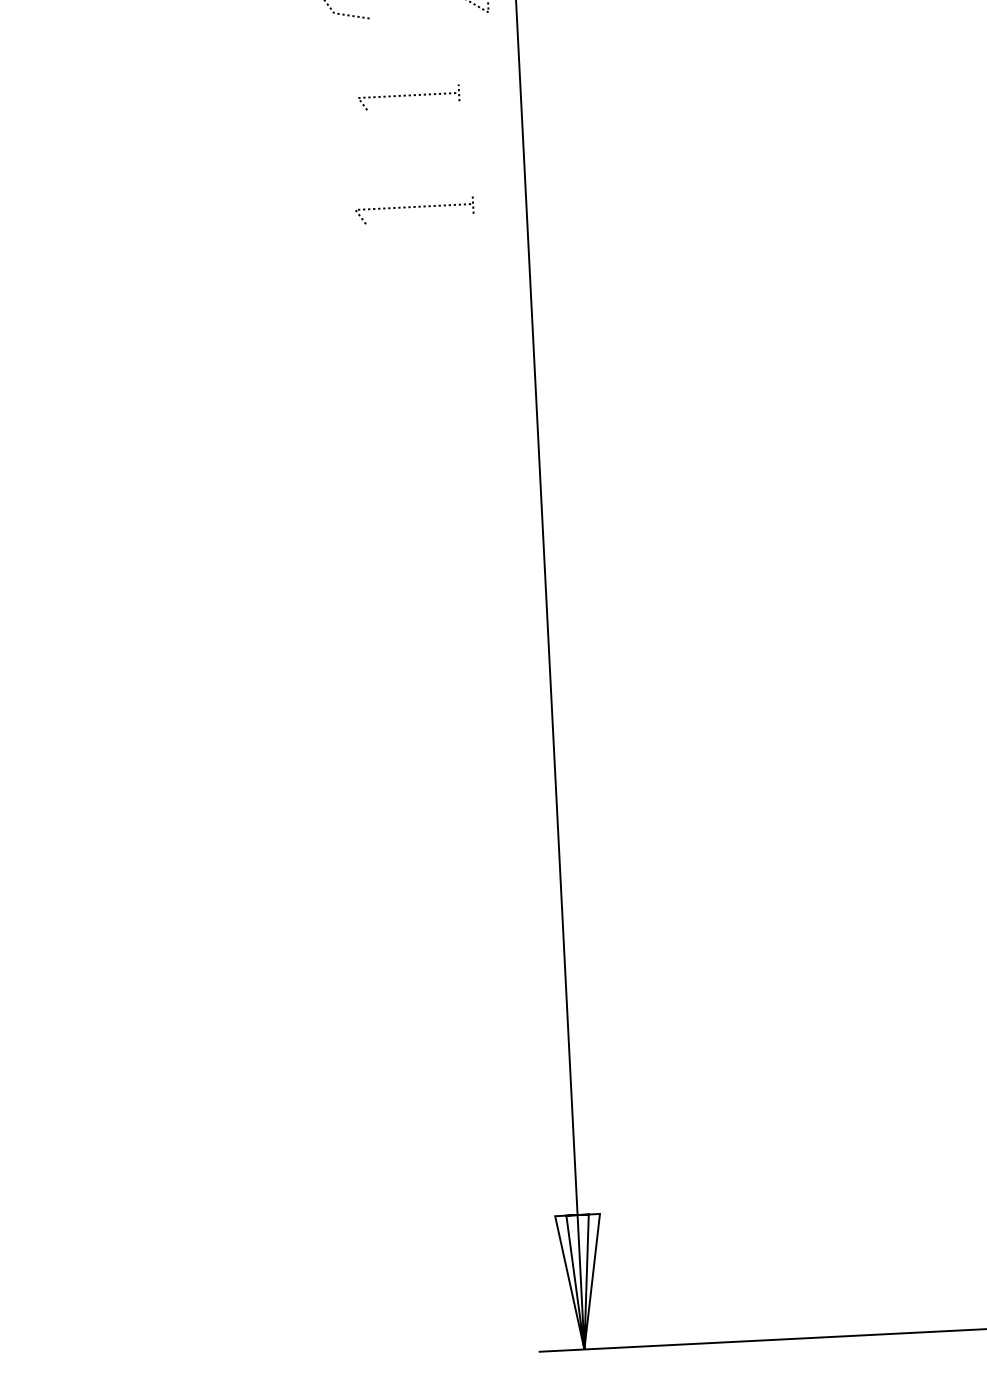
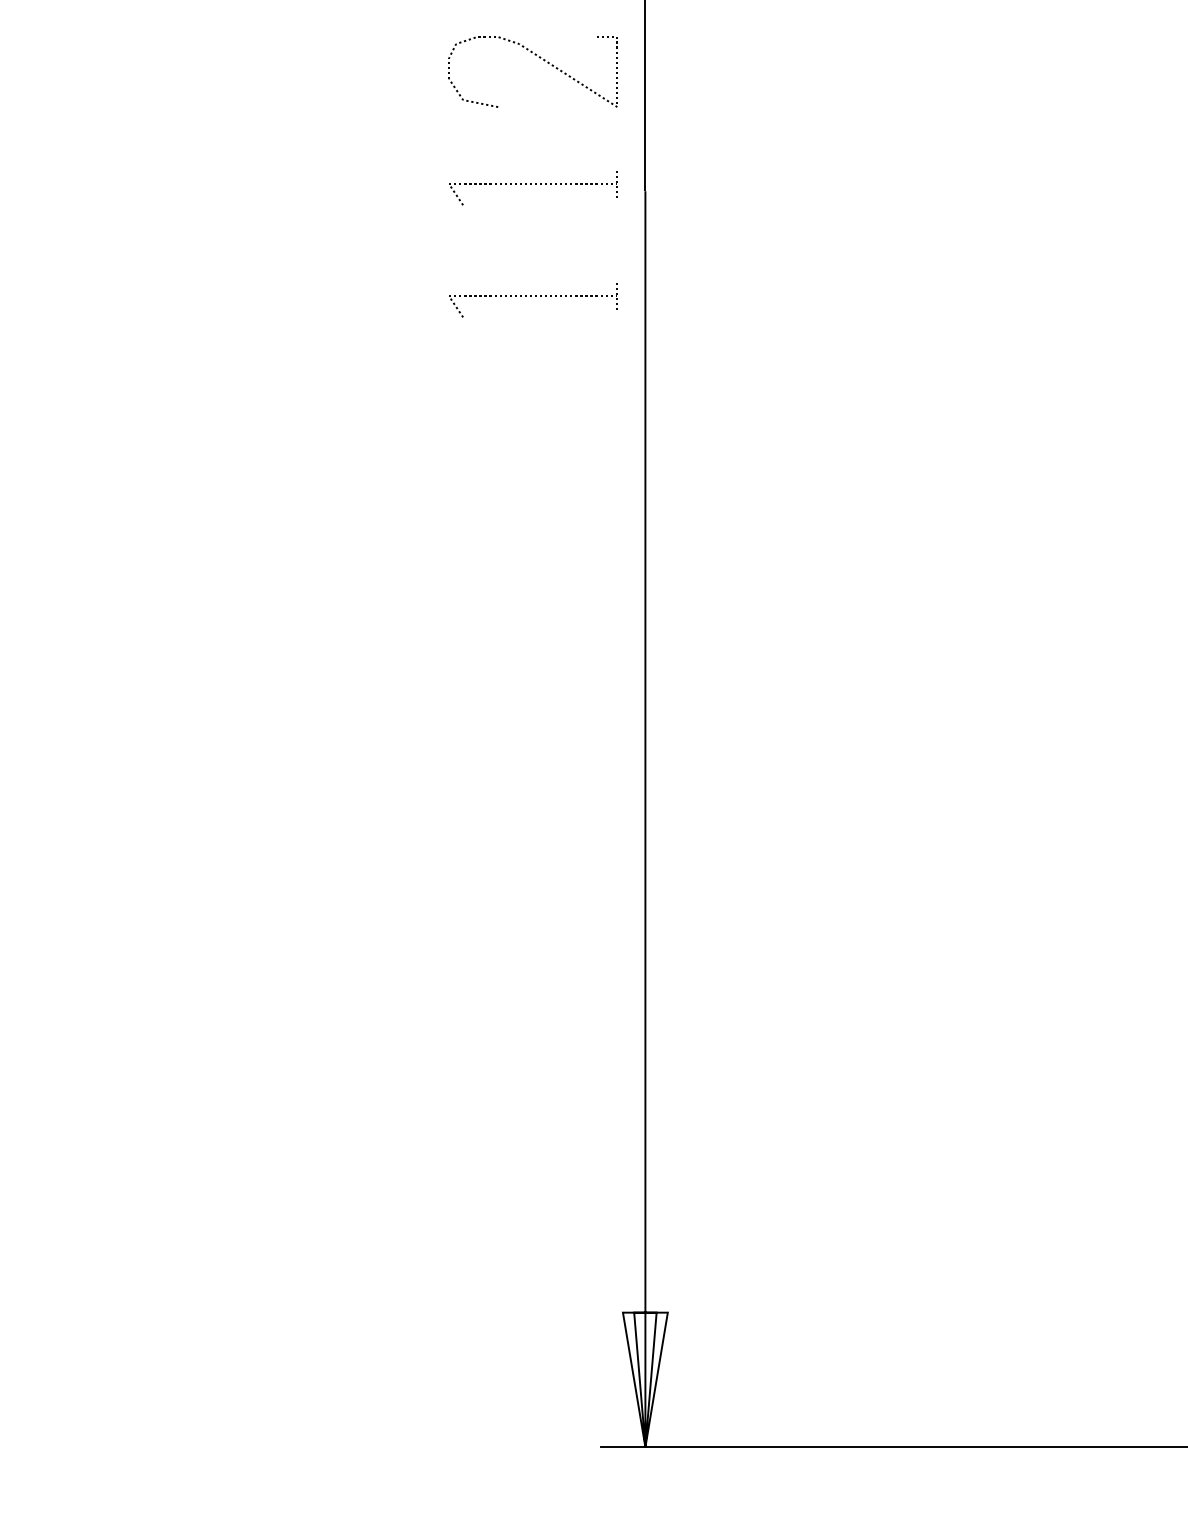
part: (408, 98) -> (533, 188), size x1.67
part: (414, 209) -> (533, 300), size x1.43

